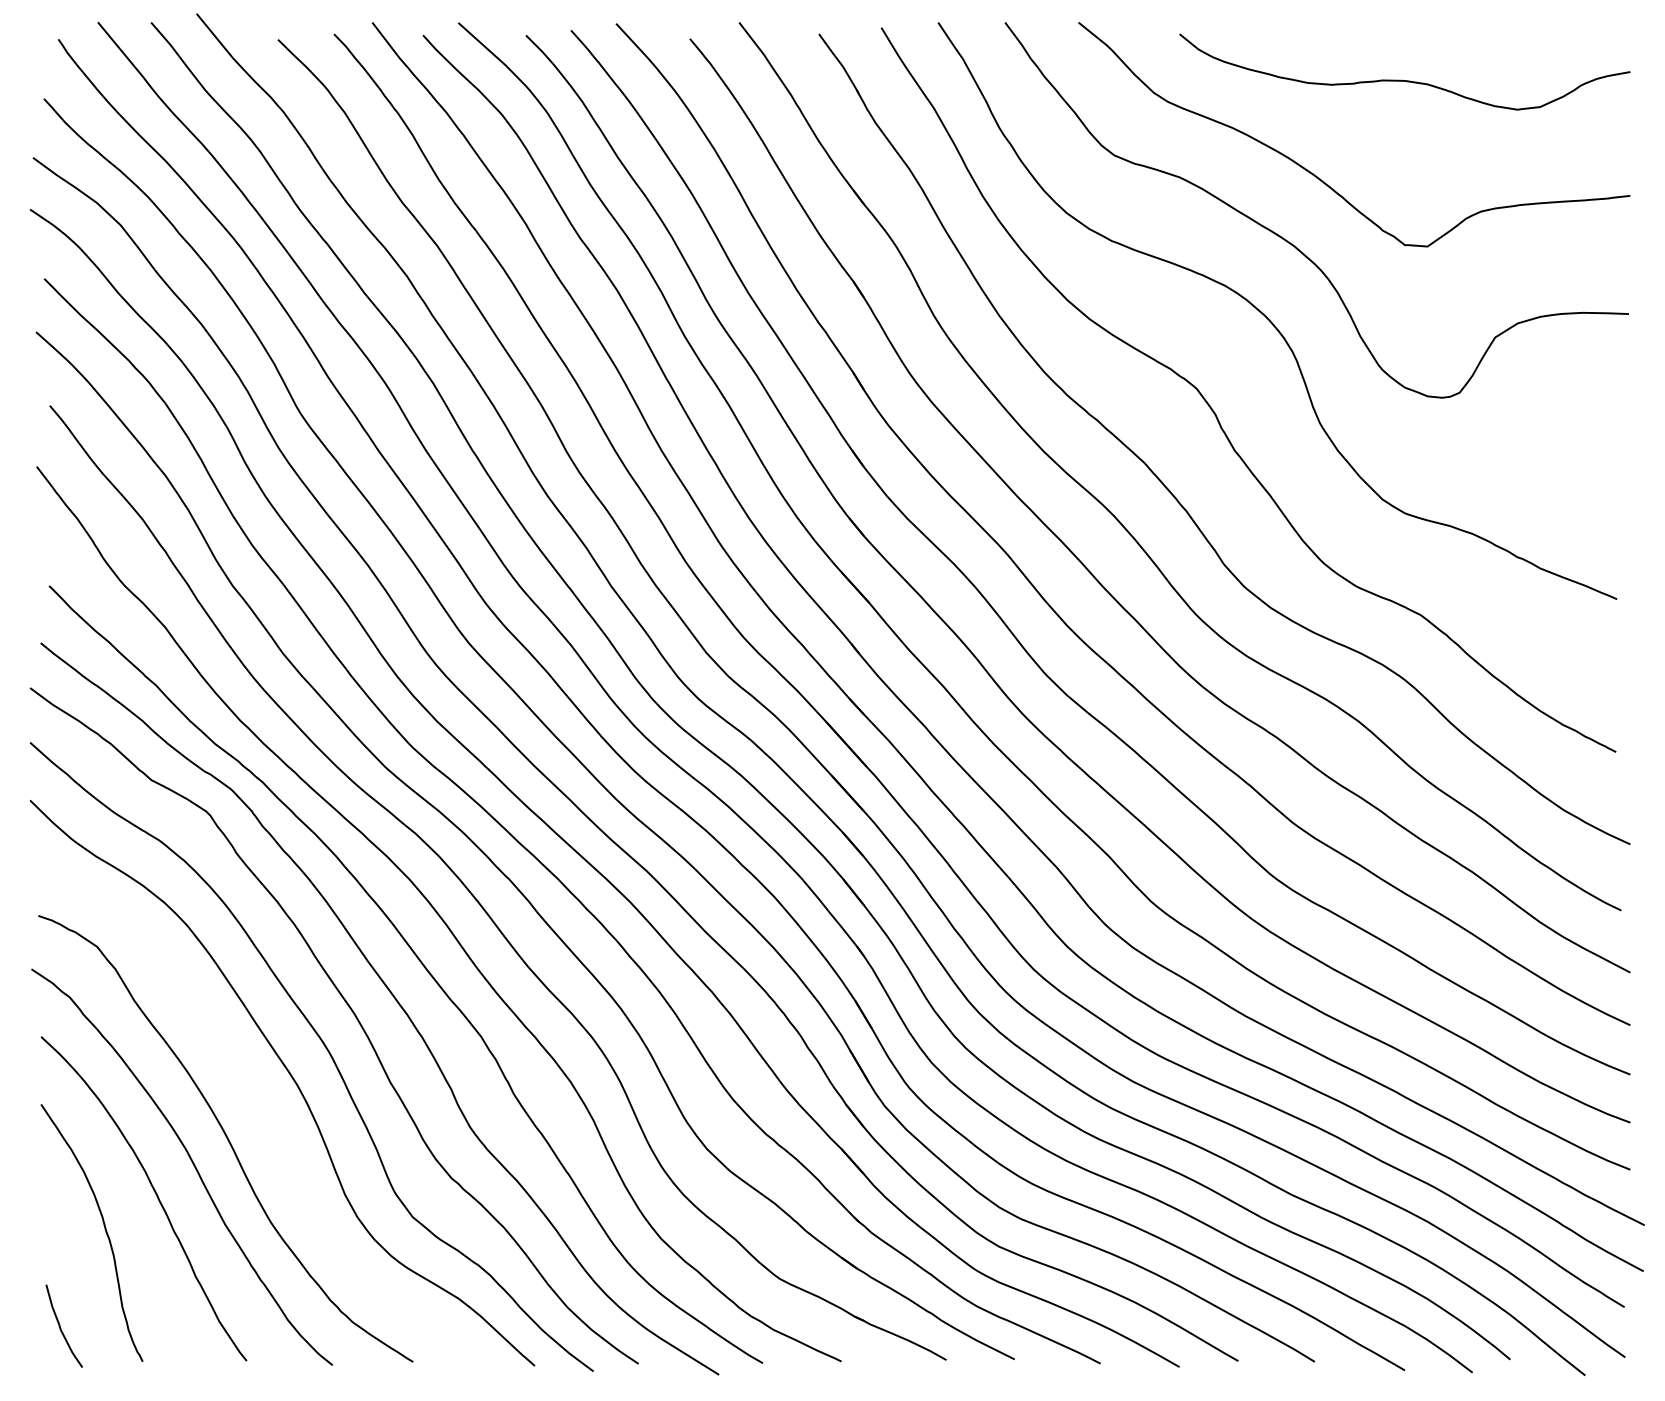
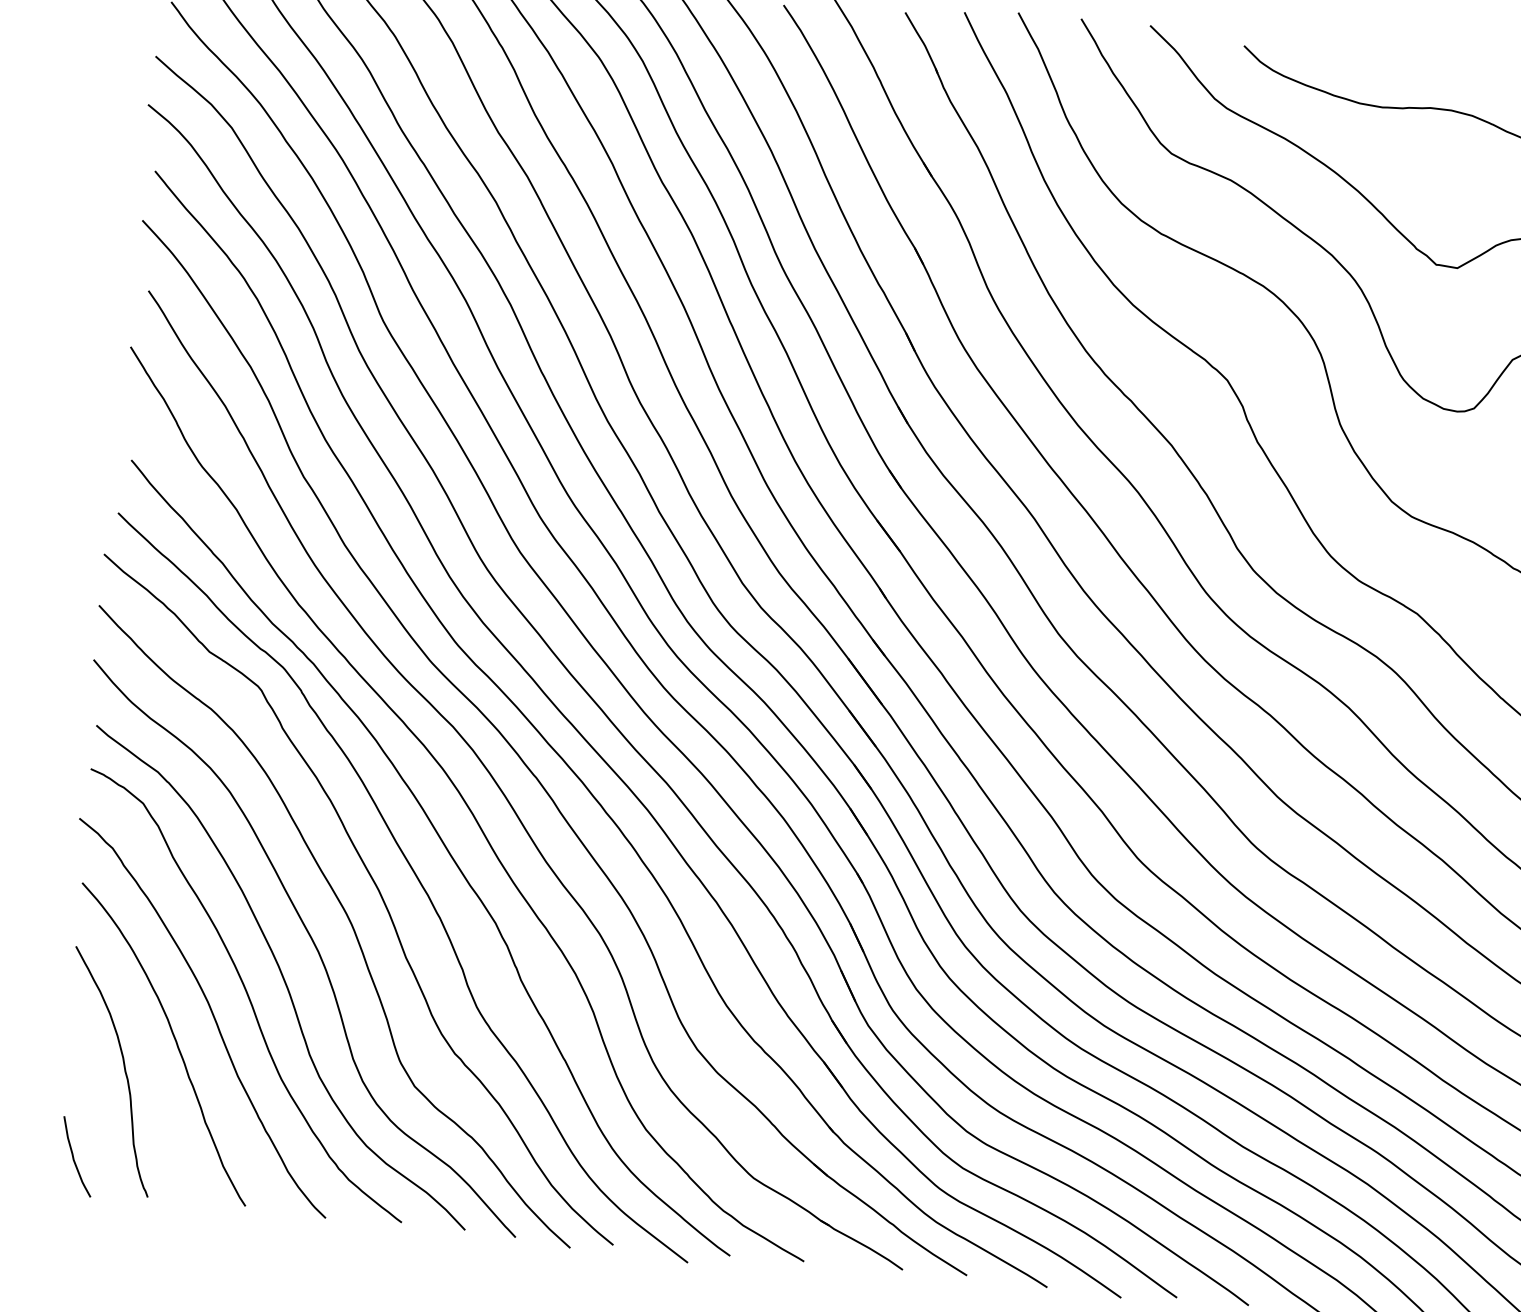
curve: (261, 1115) -> (281, 977), added

